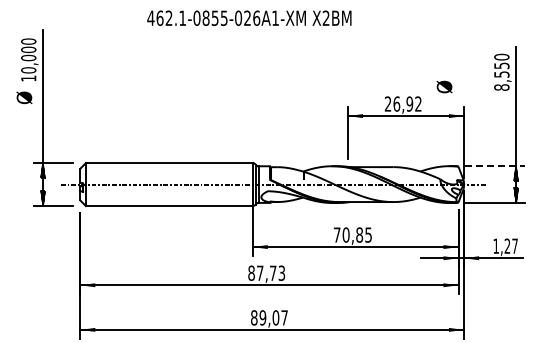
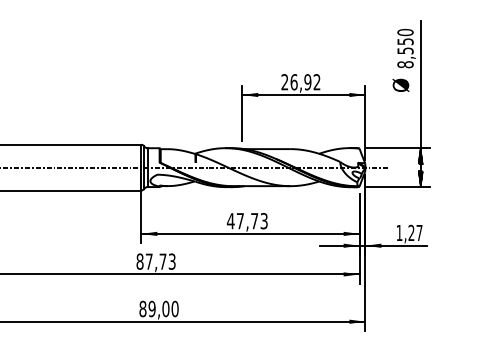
text: (444, 86) -> (400, 84), moved
line: (495, 166) -> (398, 148), dashed -> solid
text: (352, 234) -> (247, 220), 70,85 -> 47,73
text: (284, 317) -> (175, 308), 89,07 -> 89,00

